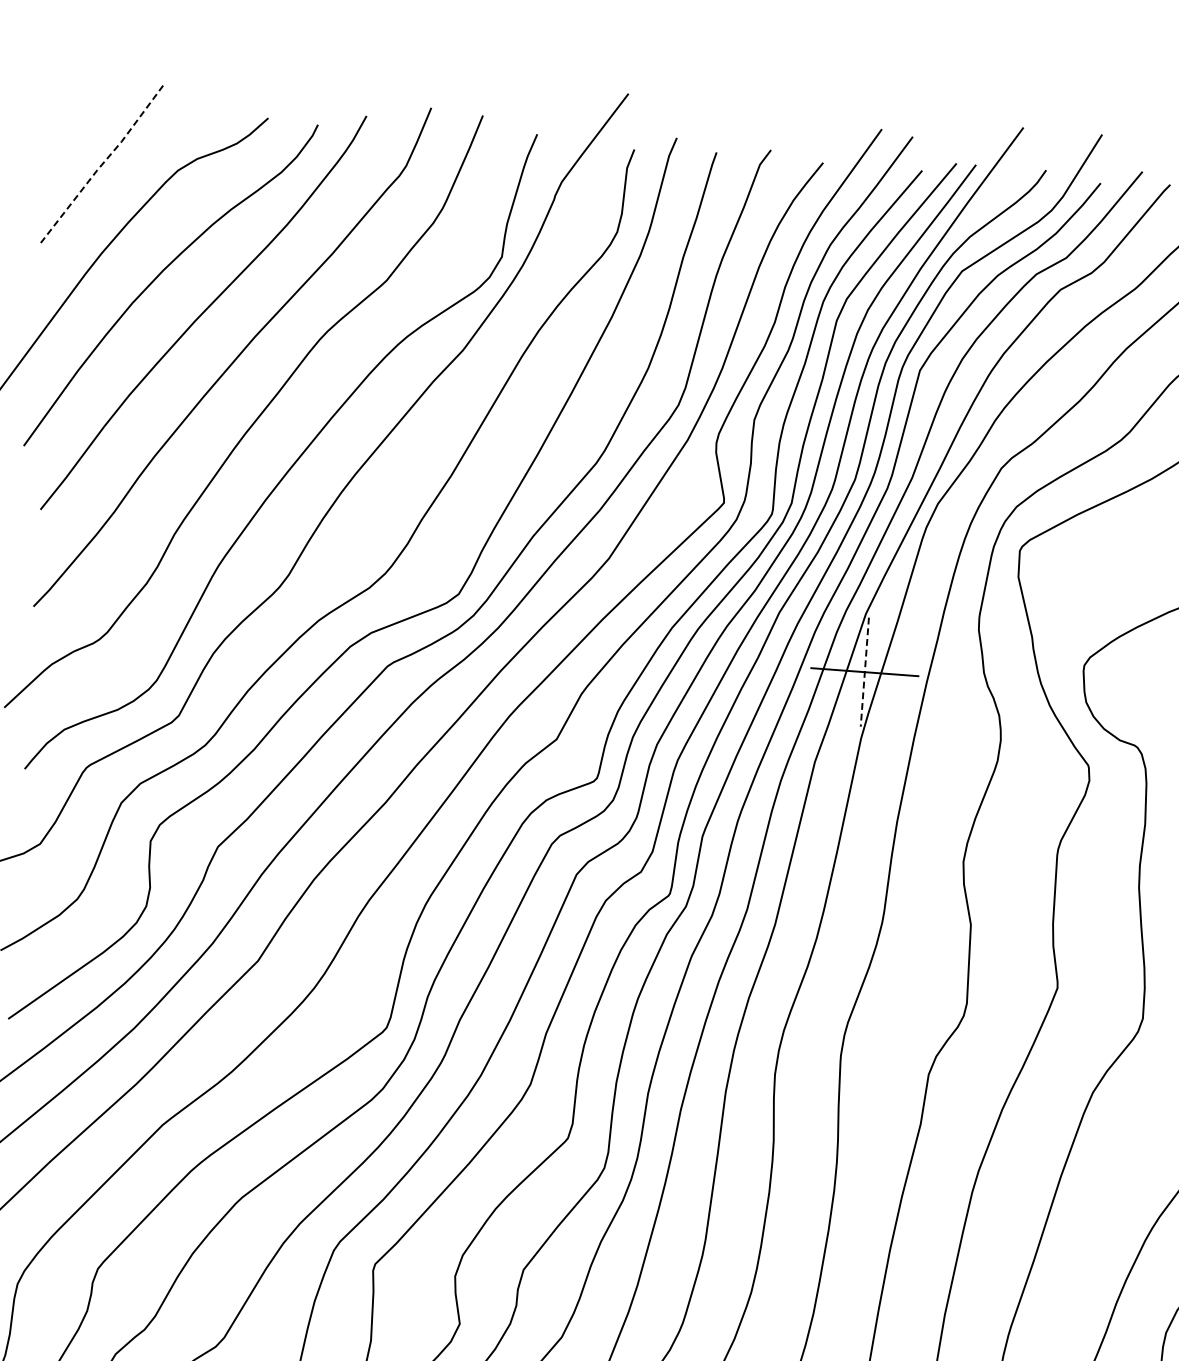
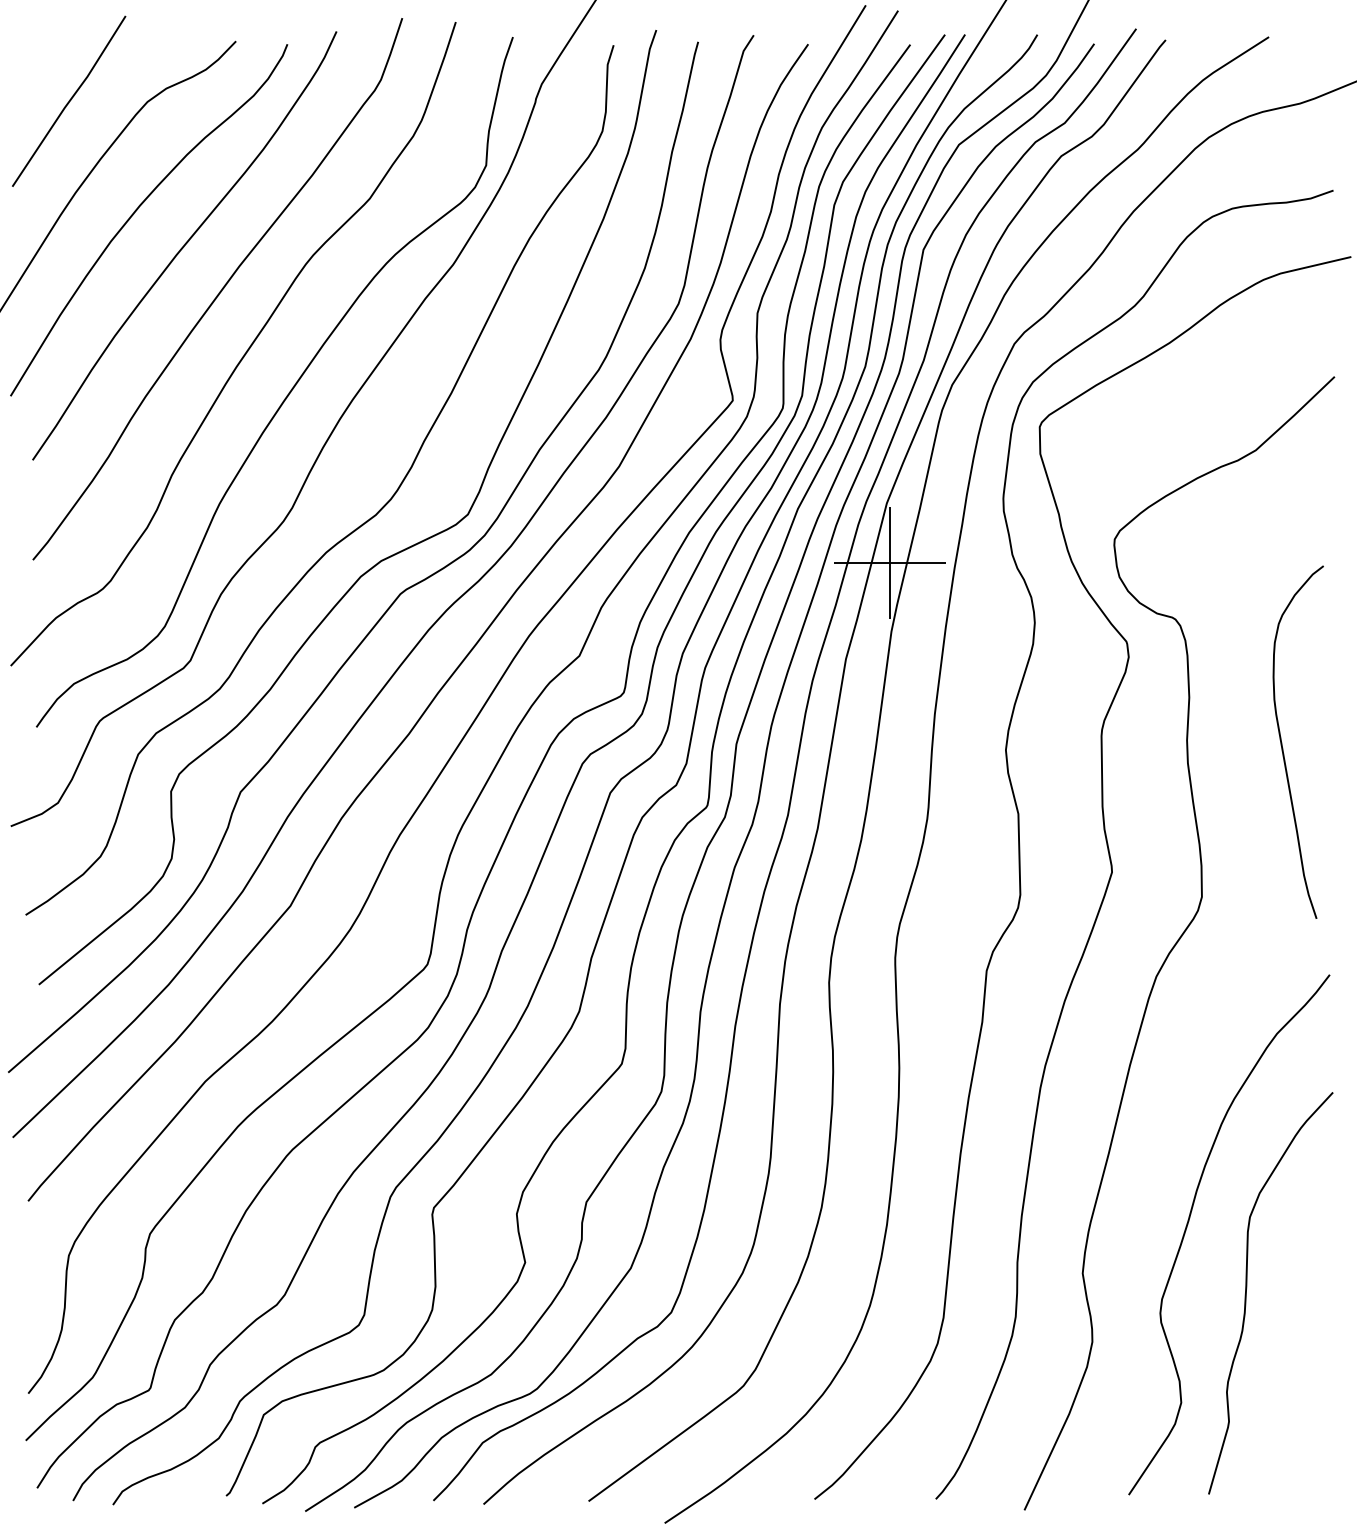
line: (102, 164) -> (69, 101), dashed -> solid
line: (865, 672) -> (890, 563), dashed -> solid

